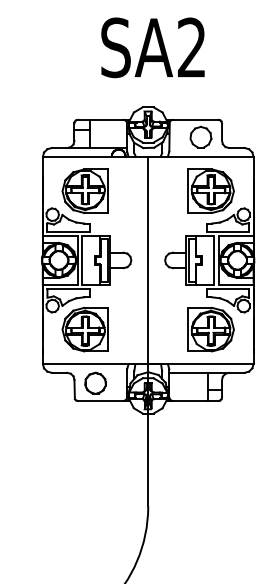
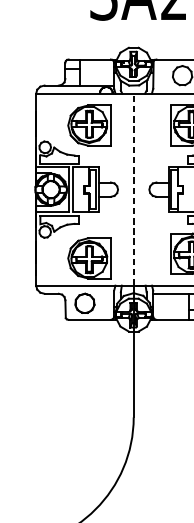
part: (84, 190) -> (88, 124), moved
line: (148, 260) -> (133, 189), solid -> dashed
part: (84, 329) -> (88, 258), moved

